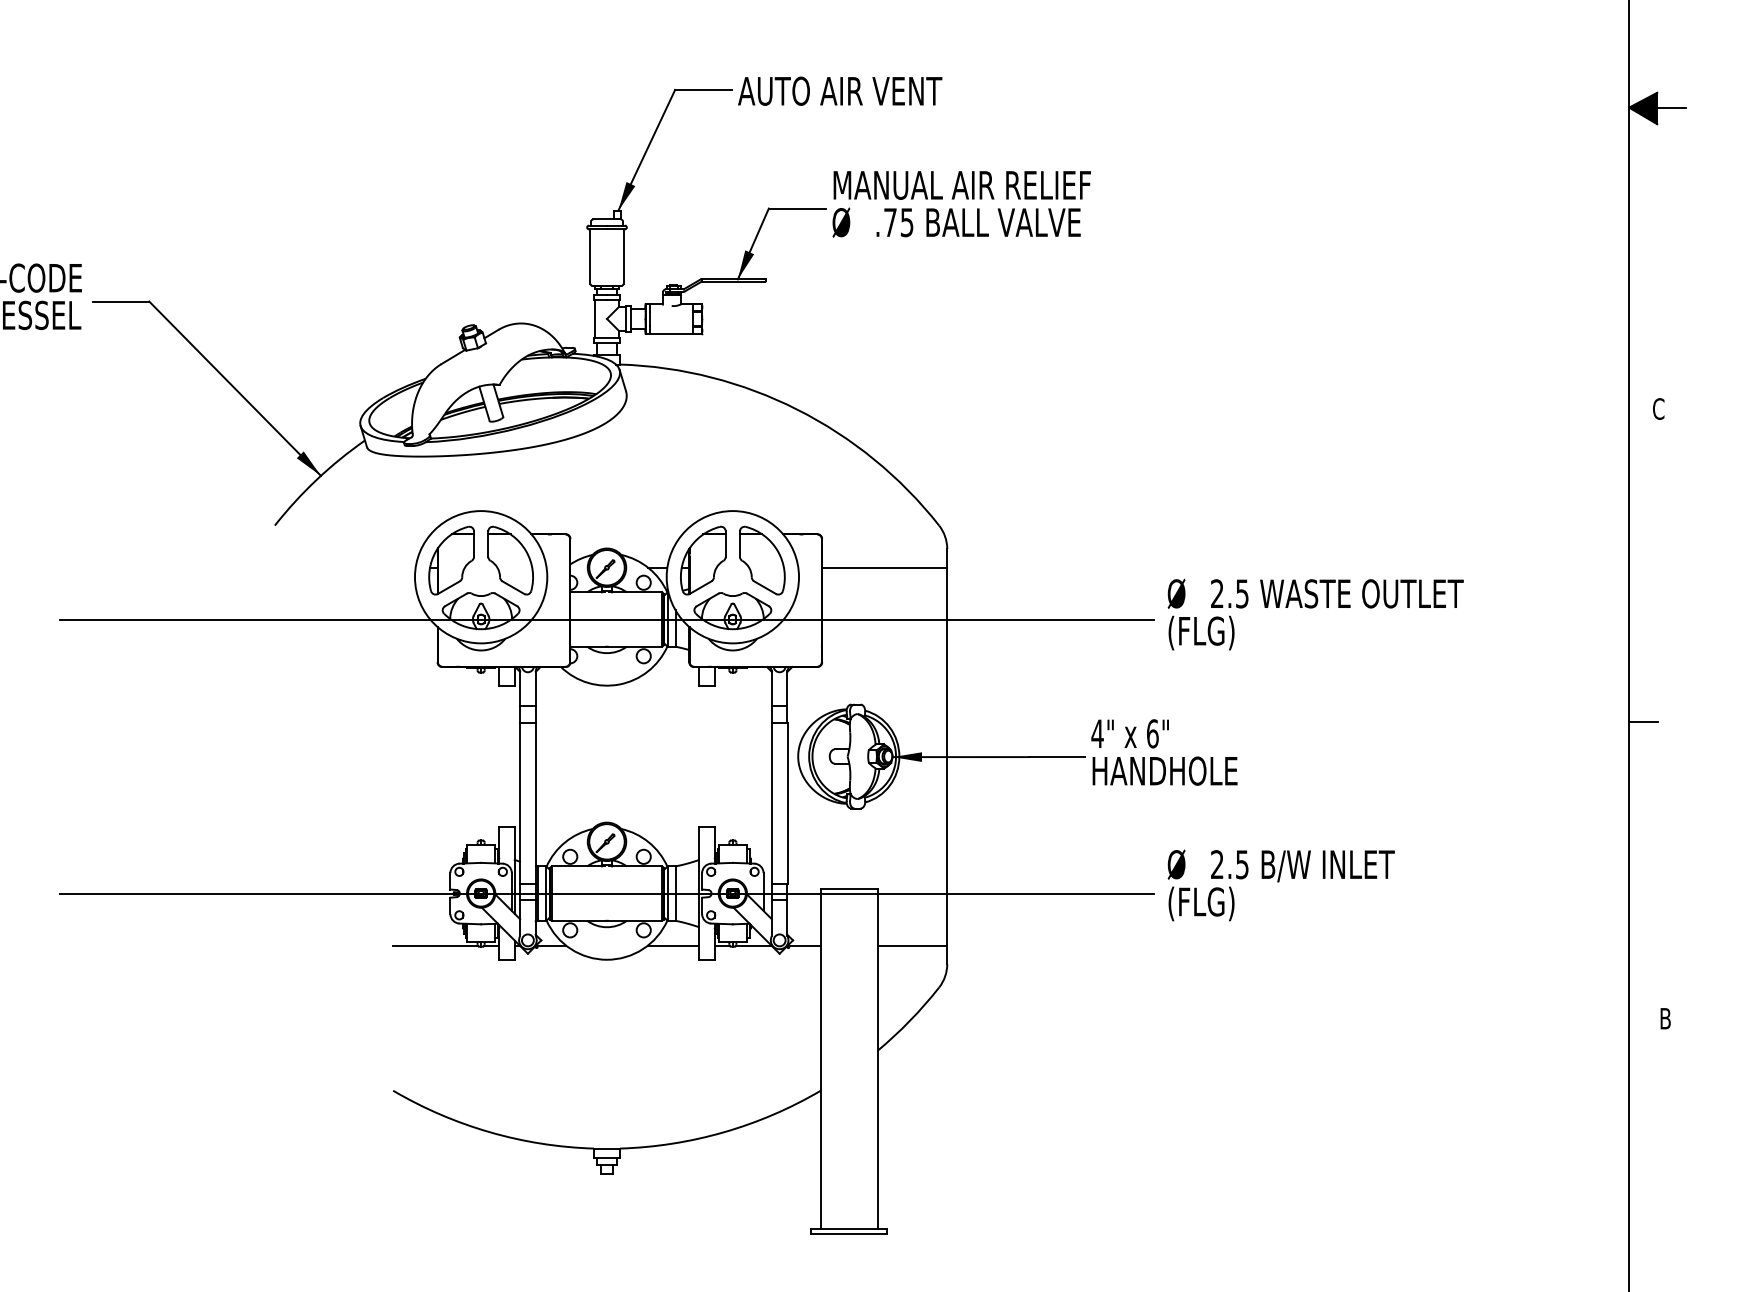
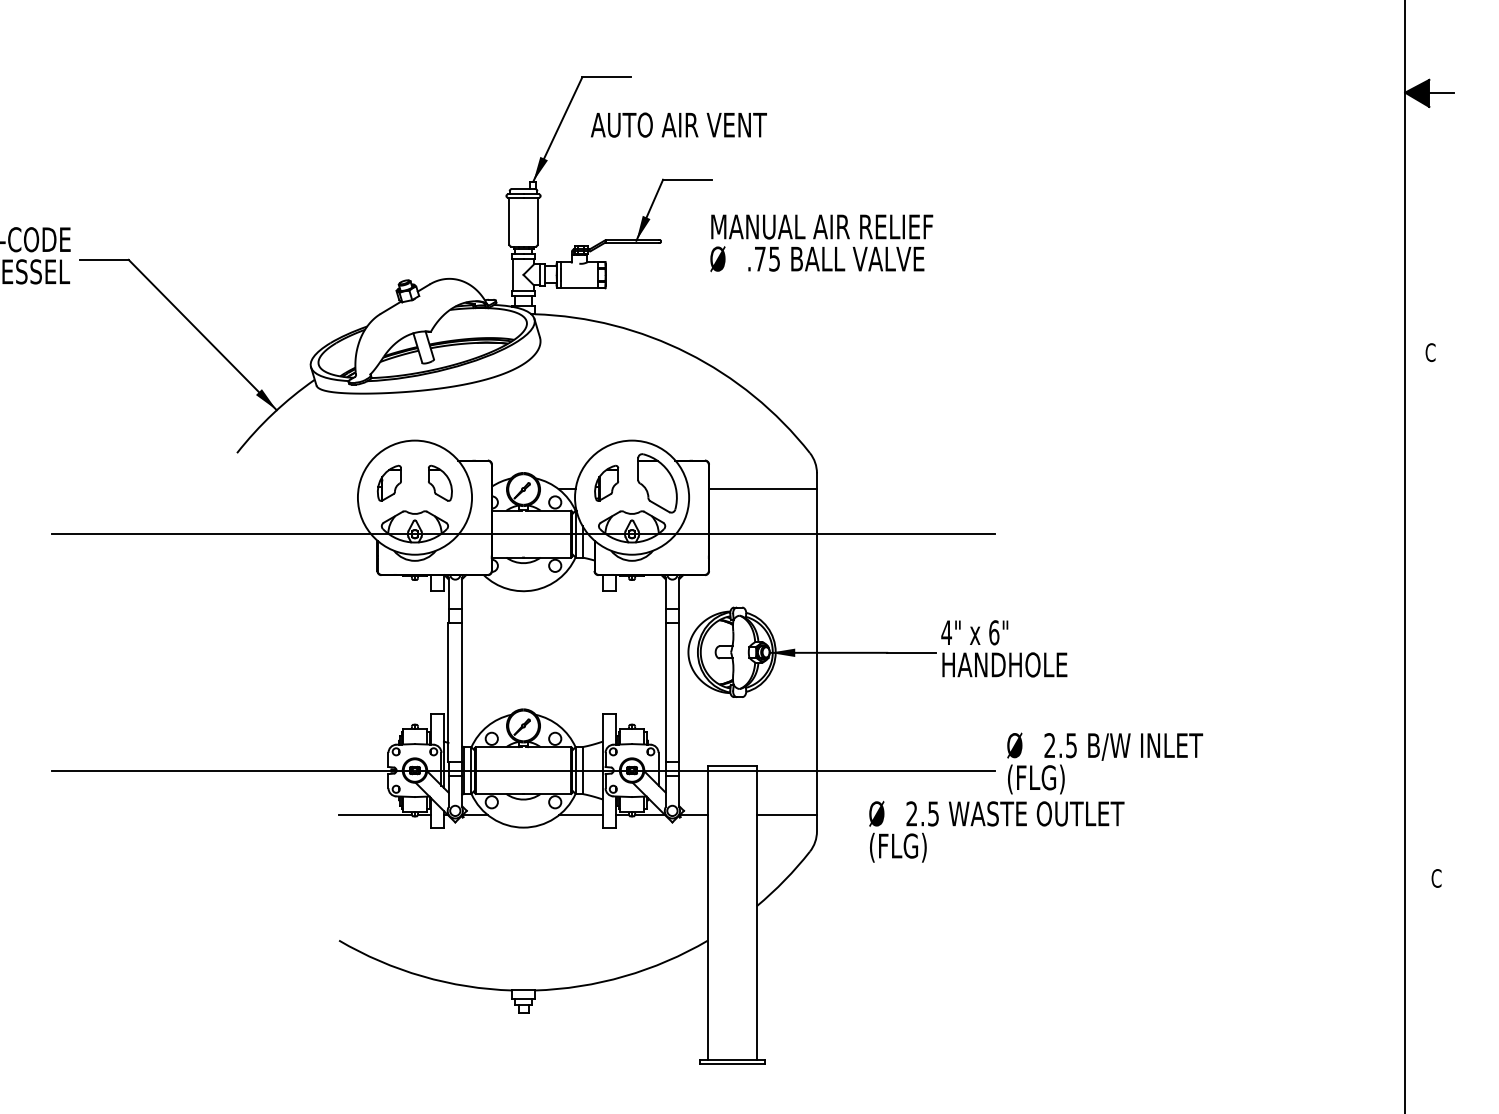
text: (840, 90) -> (679, 124), moved
text: (961, 204) -> (821, 243), moved
part: (451, 560) -> (389, 483), size x0.6
part: (510, 560) -> (440, 483), size x0.6
part: (703, 560) -> (606, 483), size x0.6
text: (1315, 614) -> (996, 831), moved
line: (1643, 721) -> (1417, 622), removed
text: (1665, 1018) -> (1436, 878), B -> C

